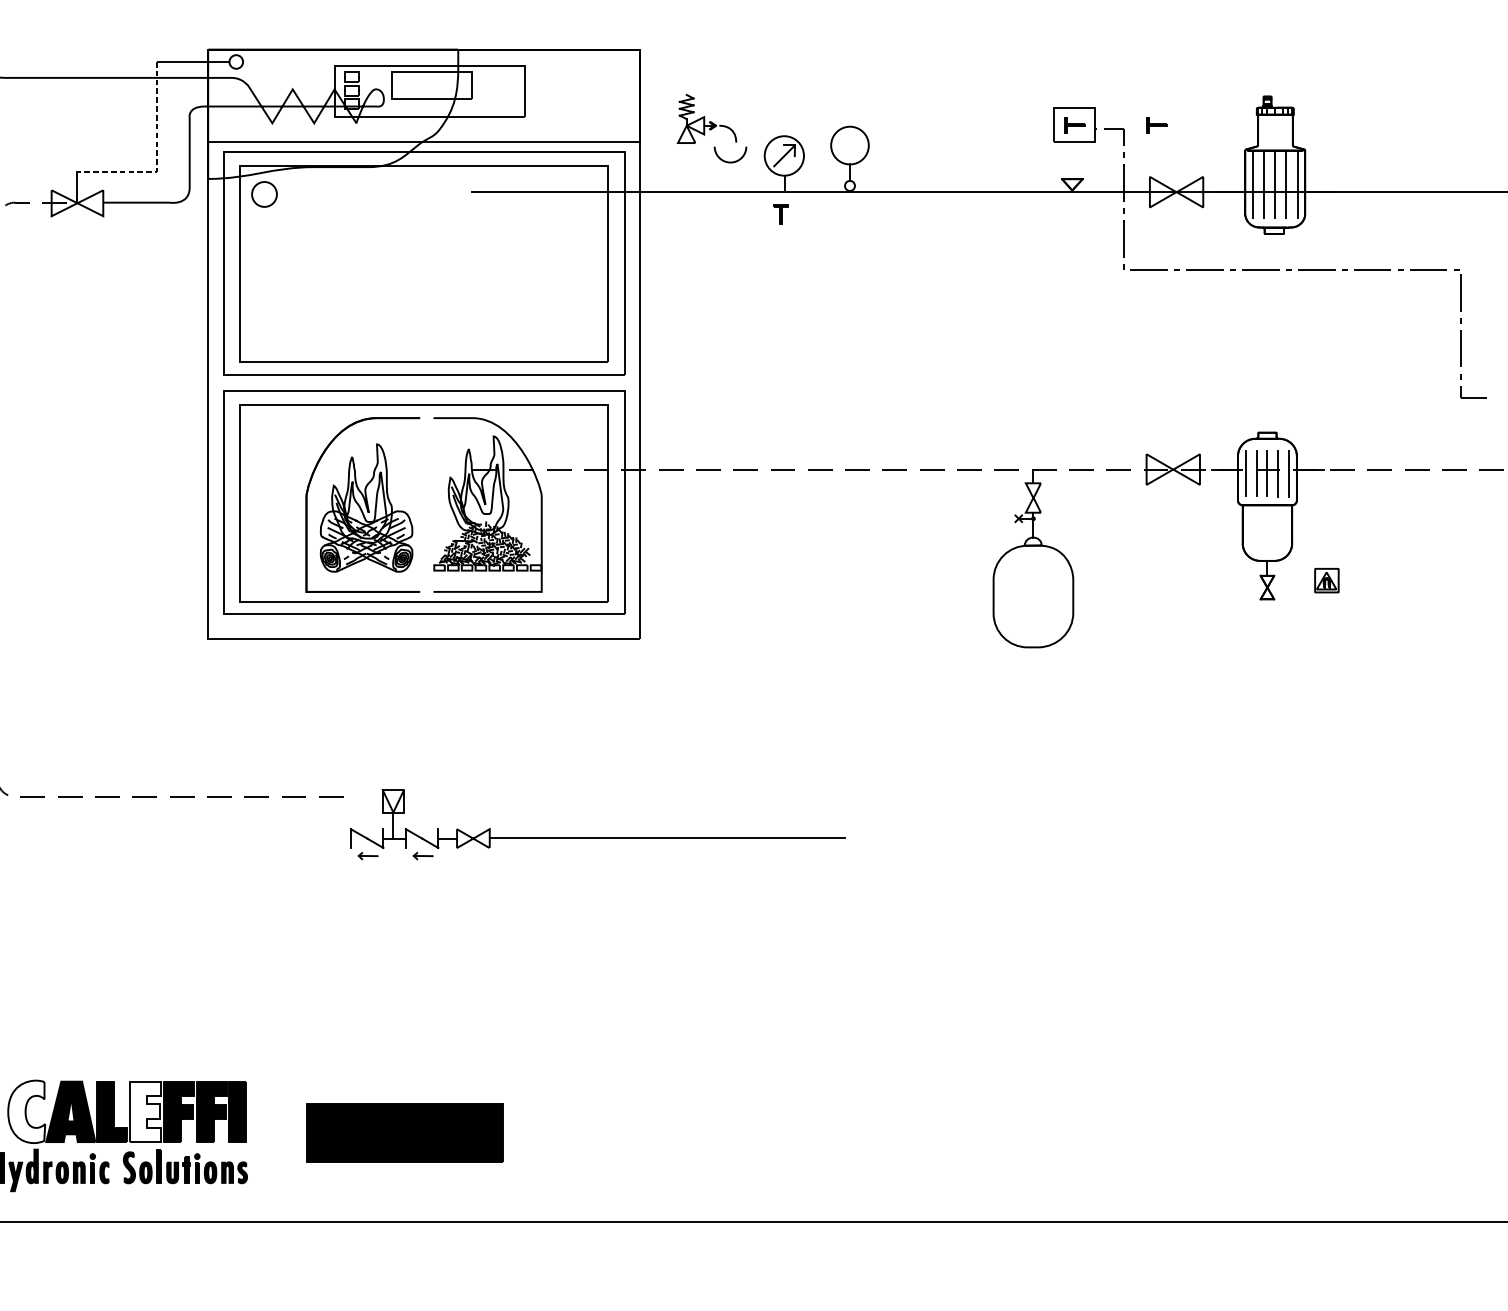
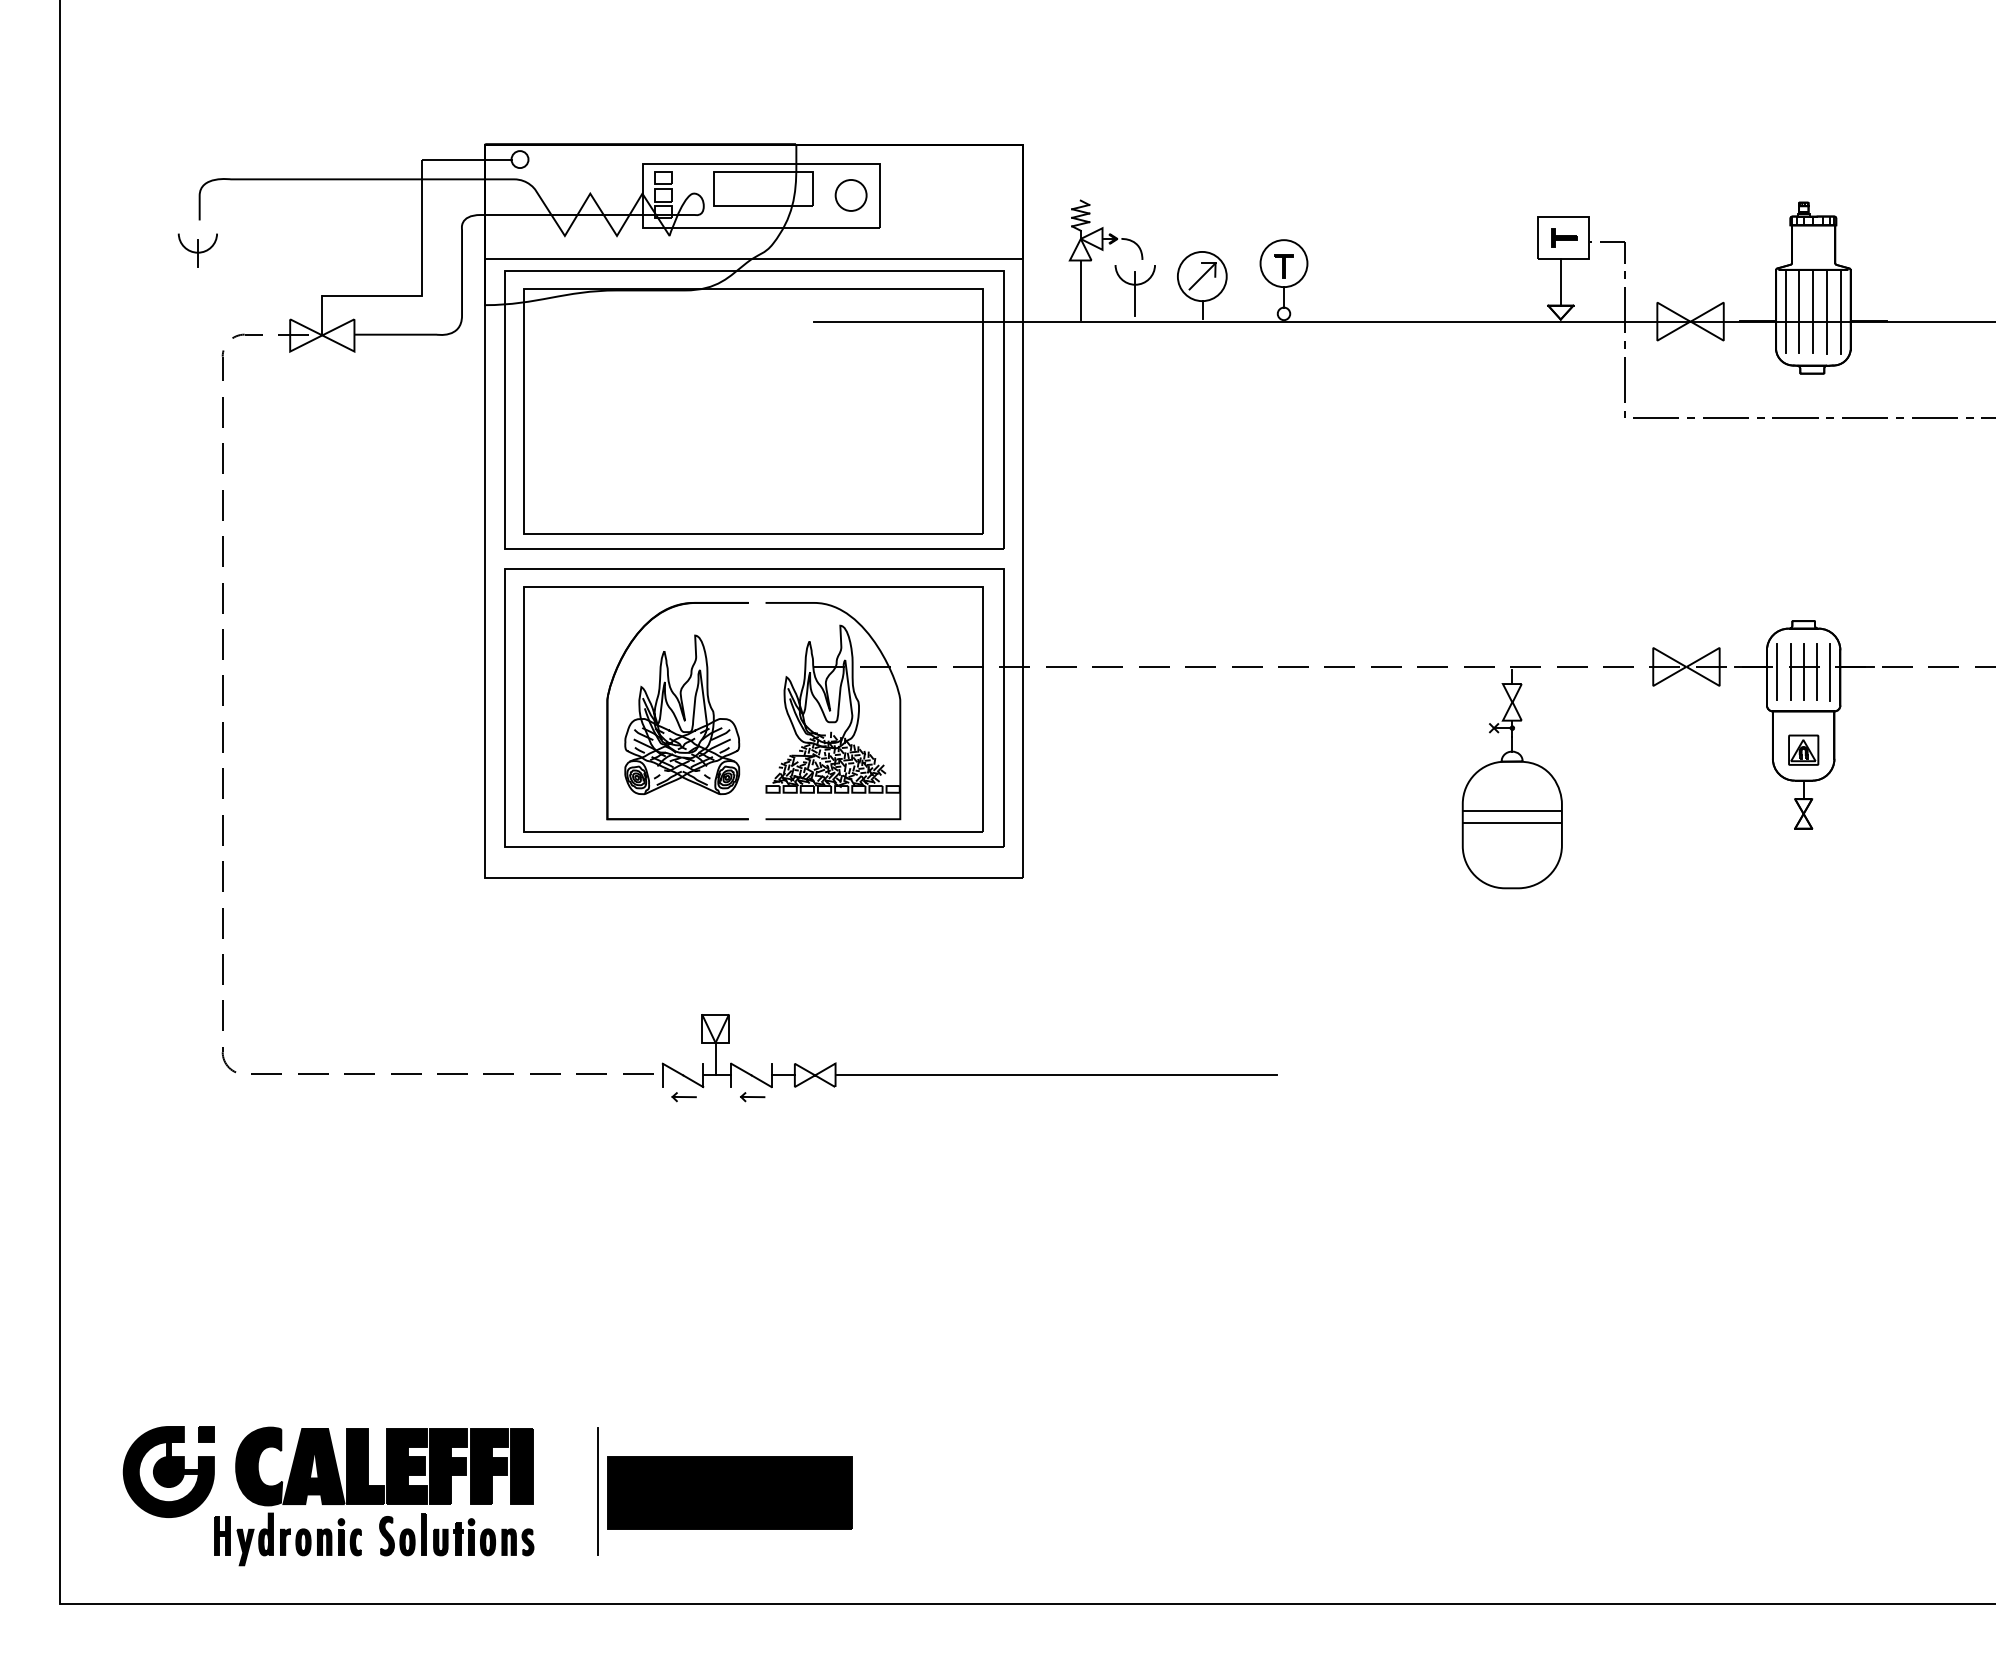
part: (1157, 124) -> (1666, 237), removed
line: (157, 157) -> (421, 278), dashed -> solid
line: (1072, 160) -> (1560, 282), added
line: (686, 166) -> (1080, 289), added
line: (730, 169) -> (1135, 293), added
part: (263, 194) -> (850, 195), moved
part: (780, 214) -> (1283, 266), moved
part: (1326, 580) -> (1803, 749), moved
line: (1032, 585) -> (1511, 811), added
line: (1032, 594) -> (1511, 822), added
part: (597, 837) -> (969, 1074), moved
fill: (27, 1111) -> (259, 1466), added
fill: (145, 1111) -> (406, 1466), added
line: (298, 1131) -> (597, 1491), added

